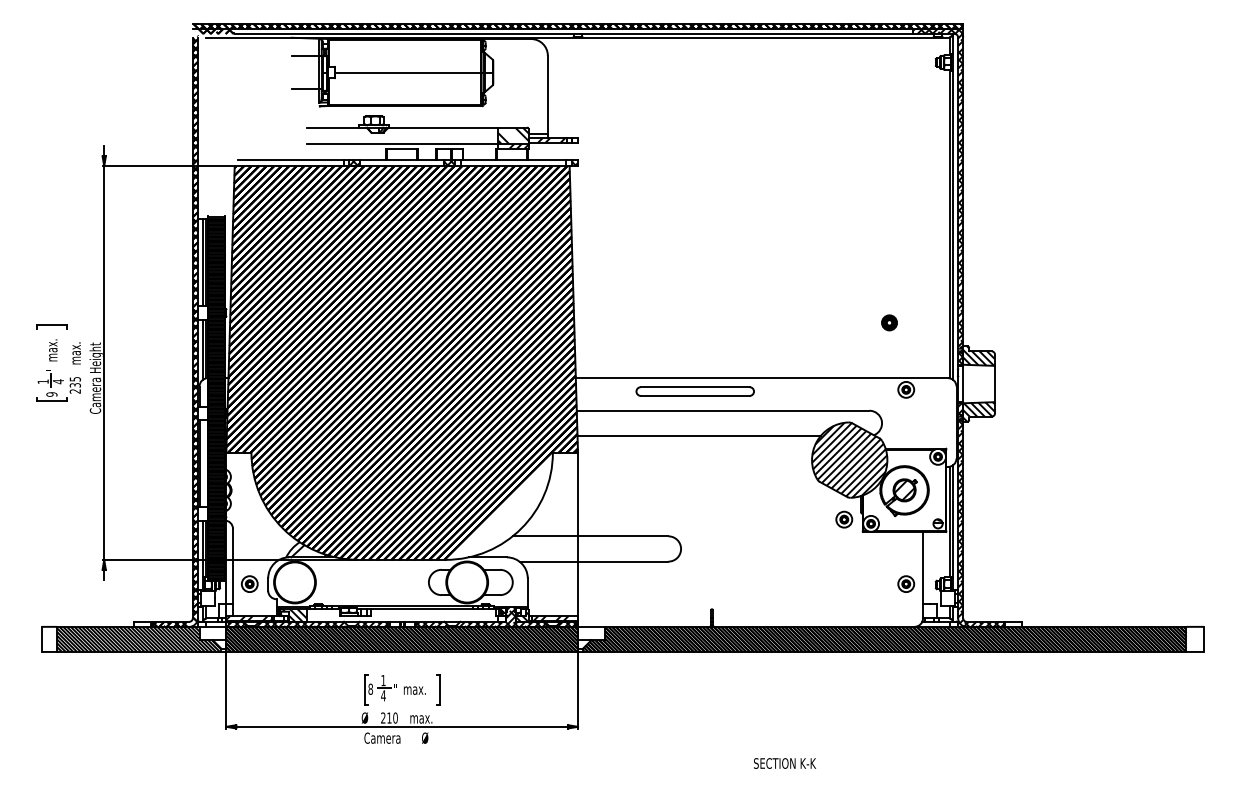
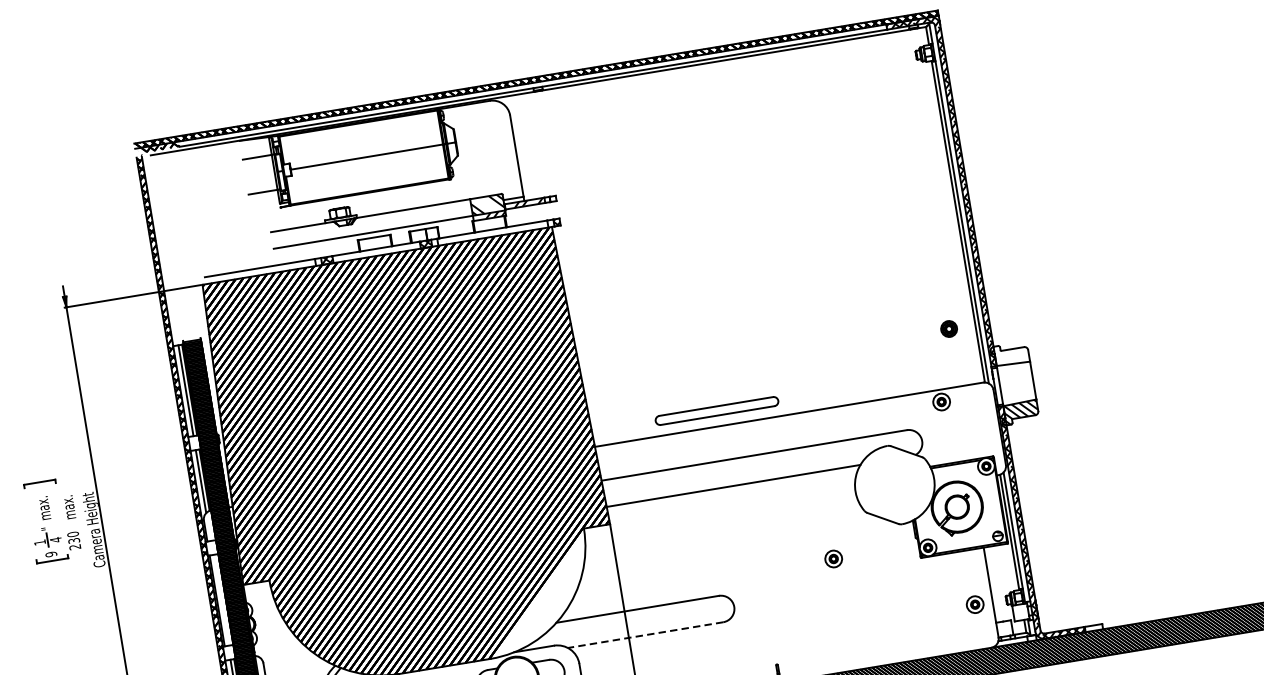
part: (889, 322) -> (949, 328), moved
hatch: (977, 355) -> (1010, 353), removed
text: (74, 378) -> (72, 533), 235 -> 230
part: (694, 391) -> (716, 411), moved
hatch: (849, 459) -> (894, 484), removed
hatch: (904, 490) -> (957, 507), removed
part: (844, 519) -> (833, 558), moved
line: (593, 561) -> (645, 635), solid -> dashed

